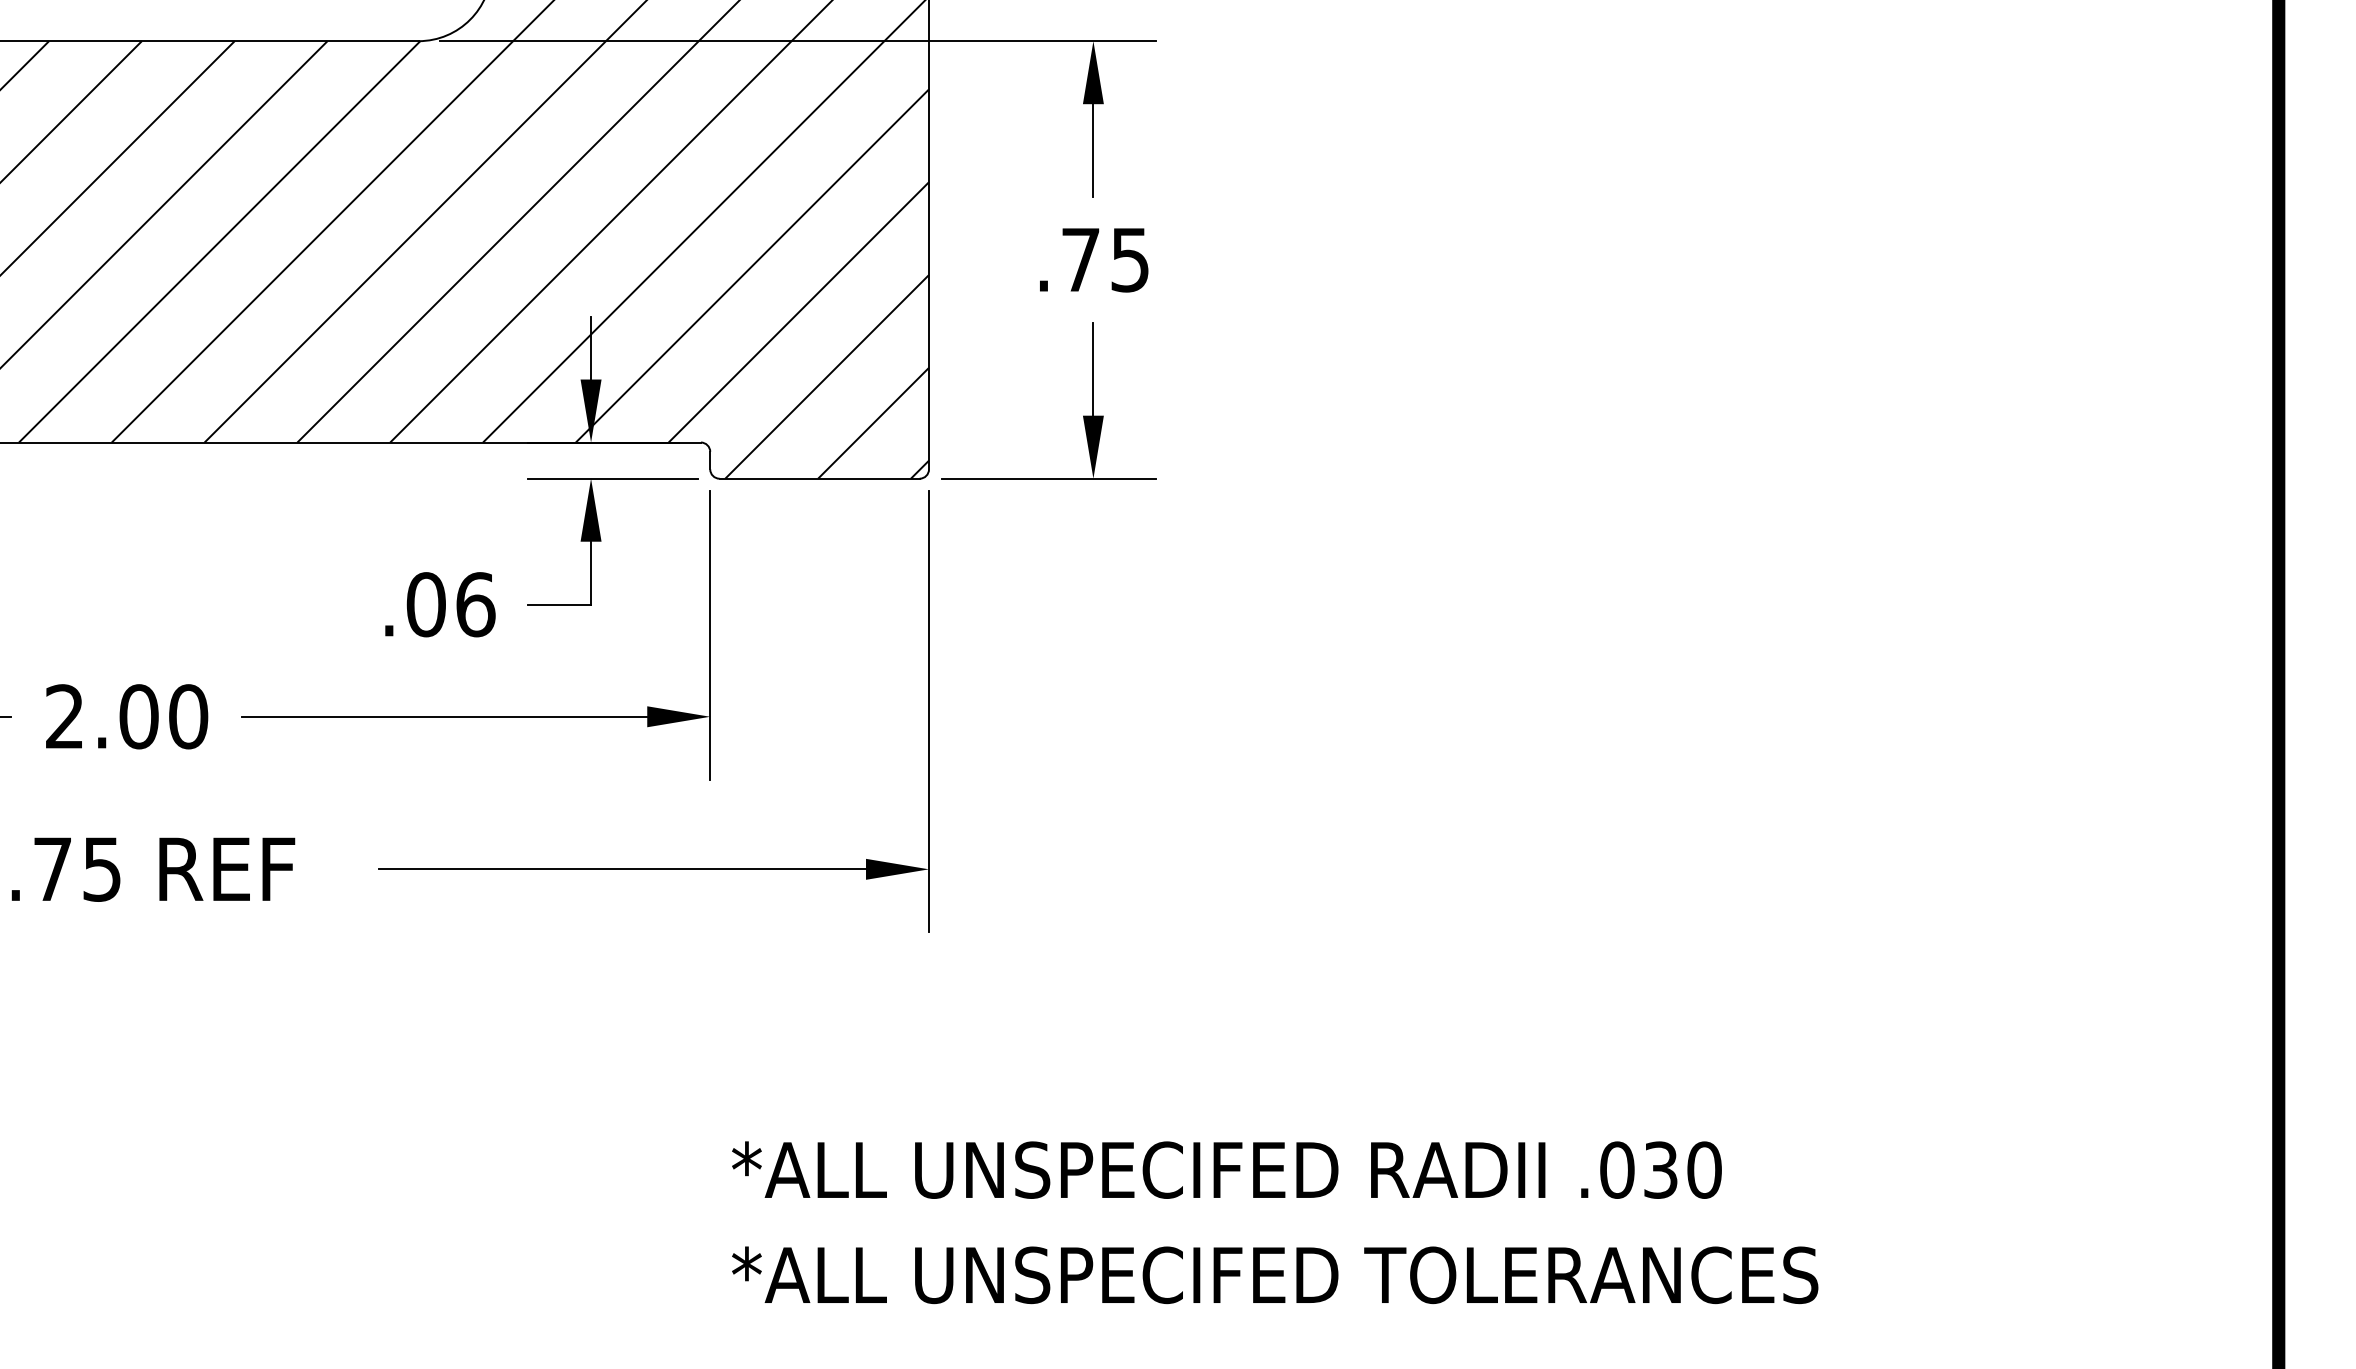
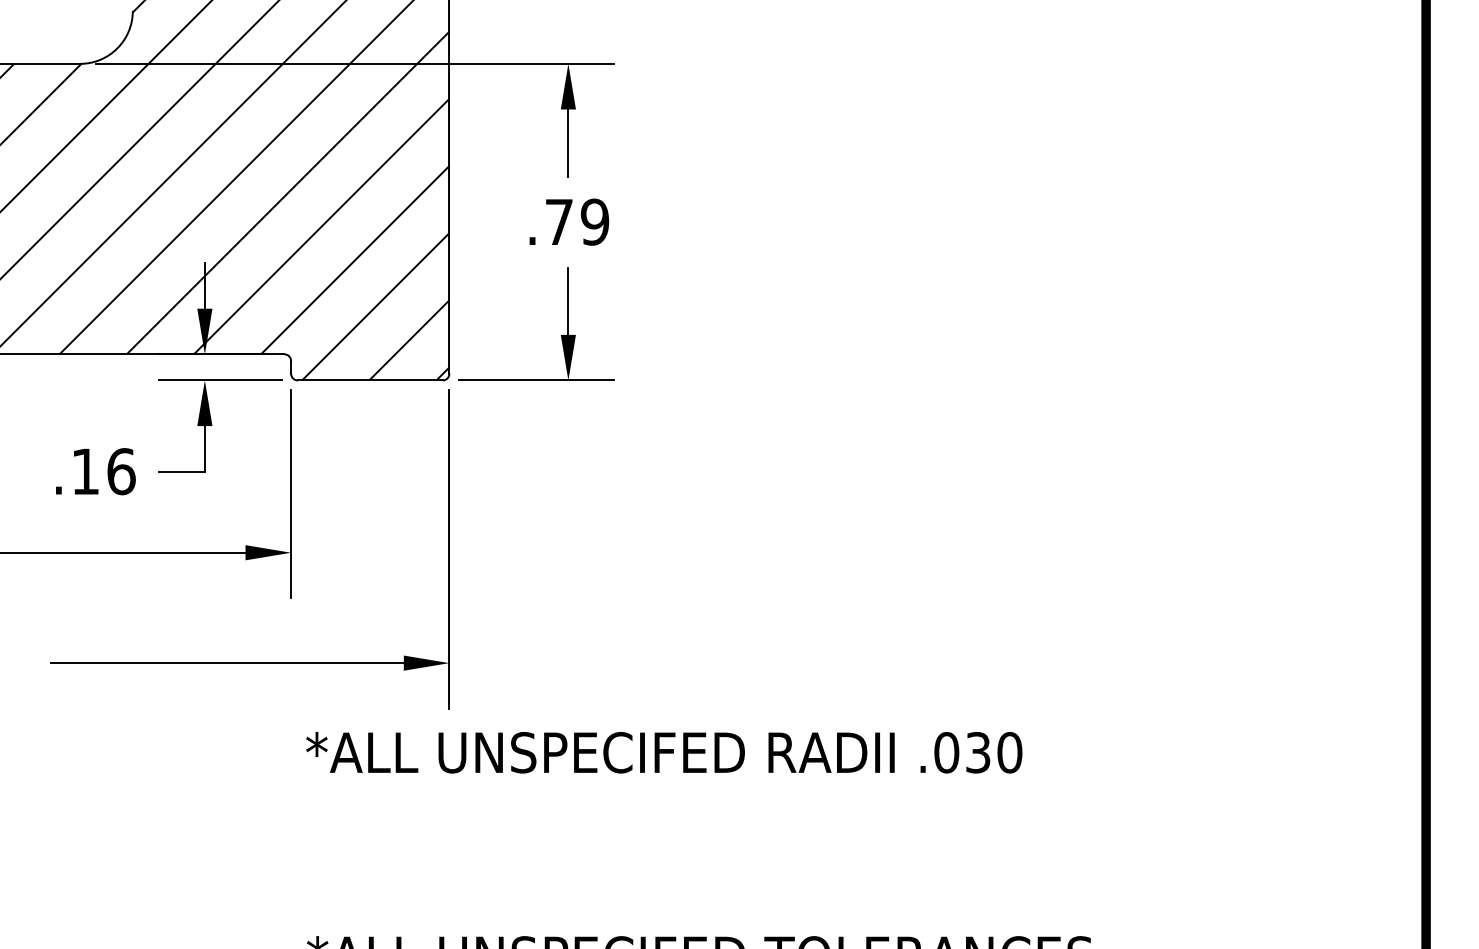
text: (1129, 259) -> (594, 221), .75 -> .79
text: (425, 604) -> (85, 471), .06 -> .16
text: (1226, 1169) -> (663, 752), moved

